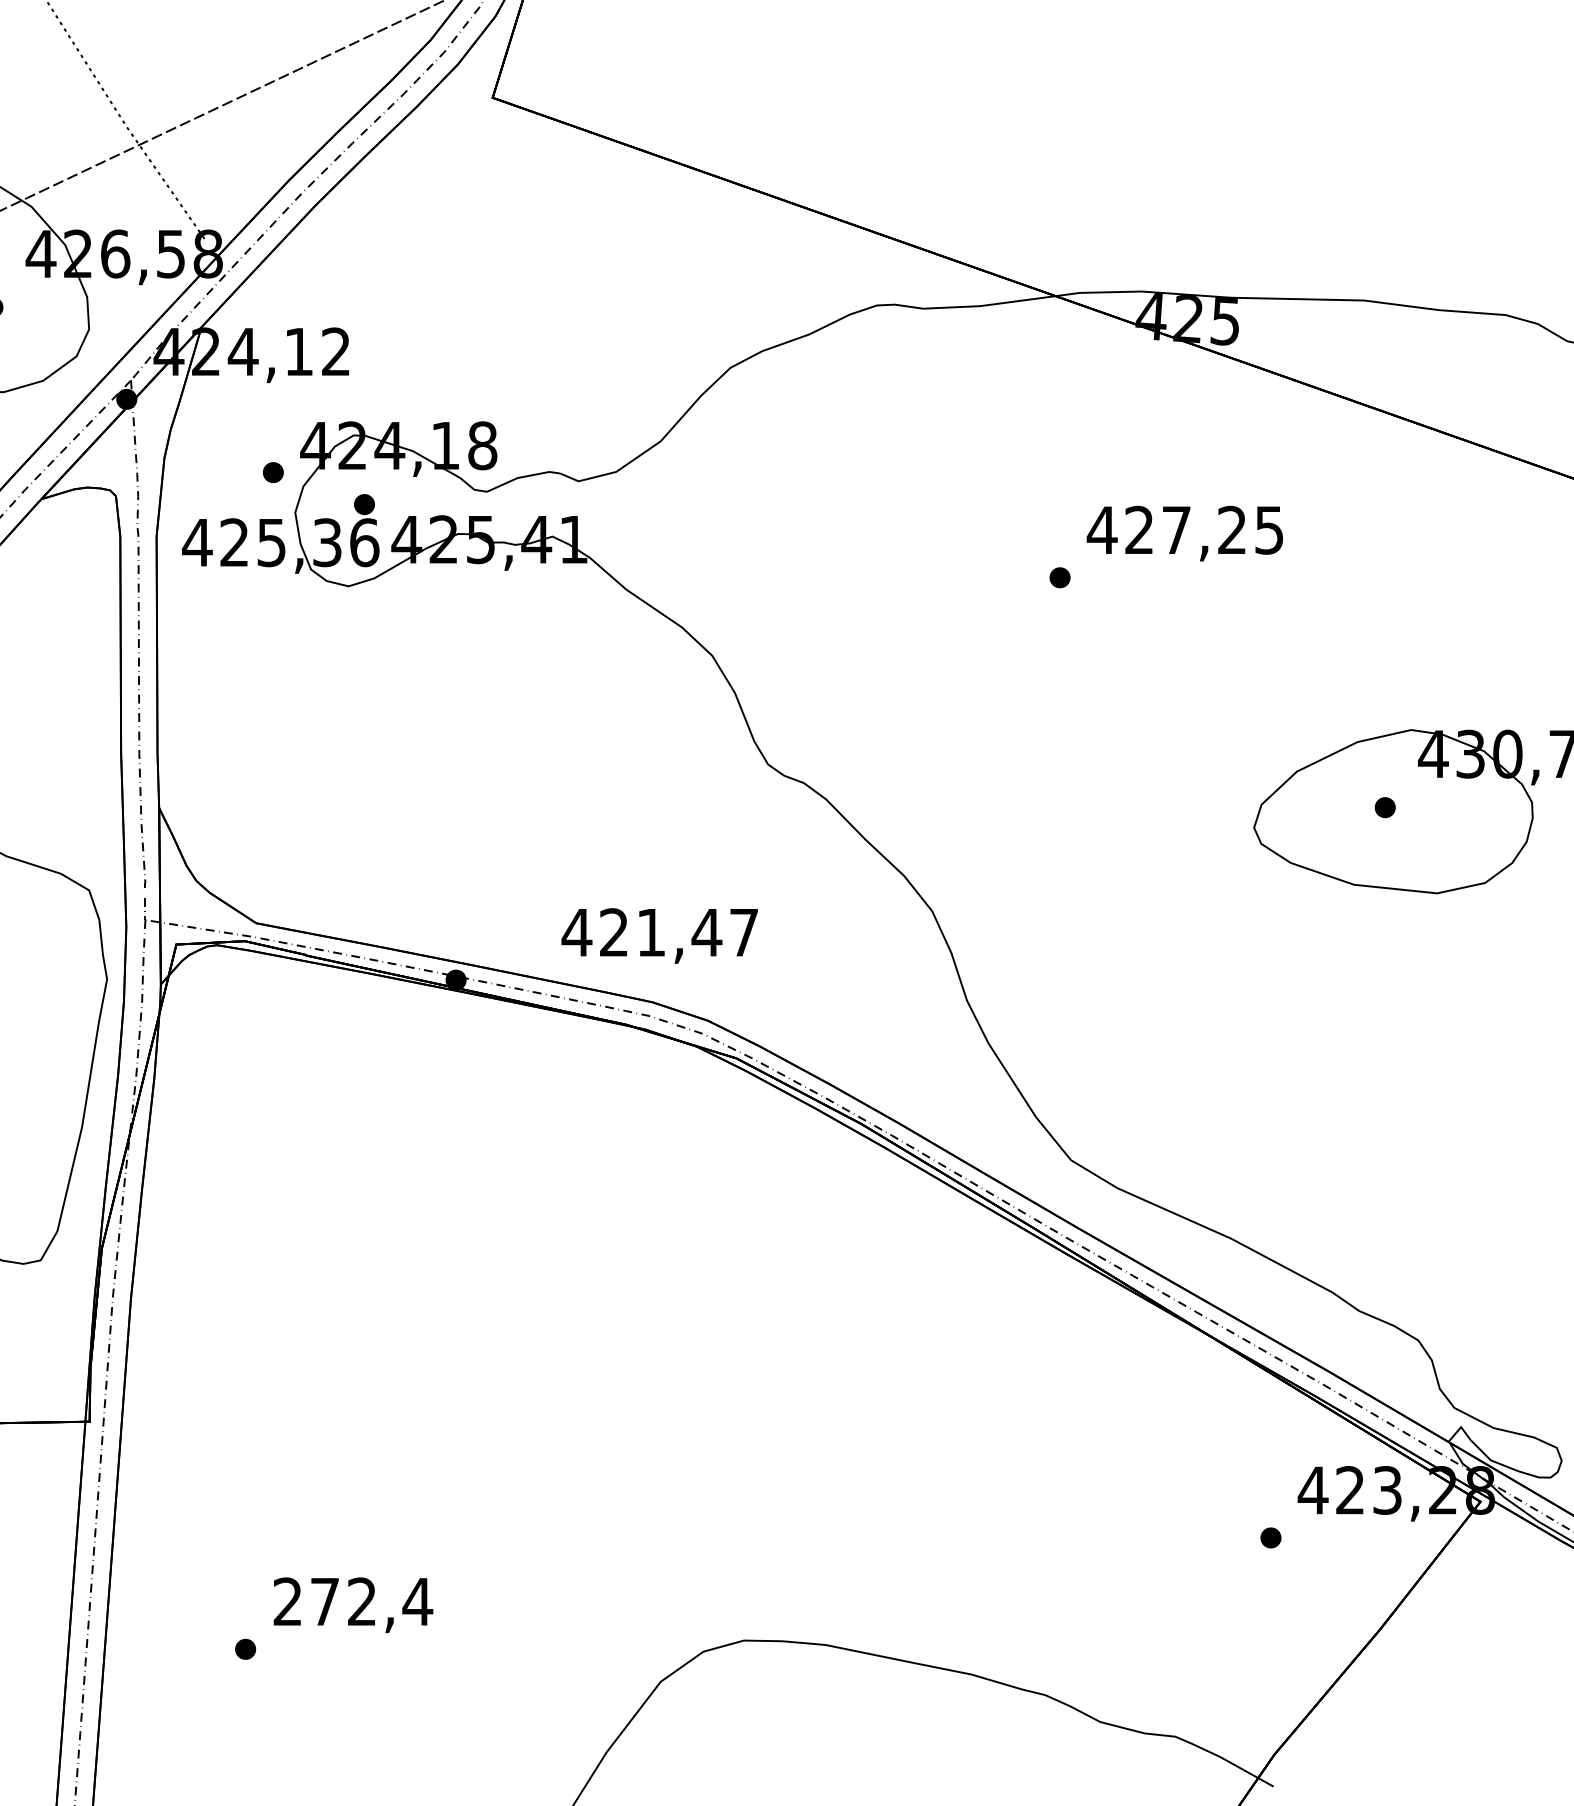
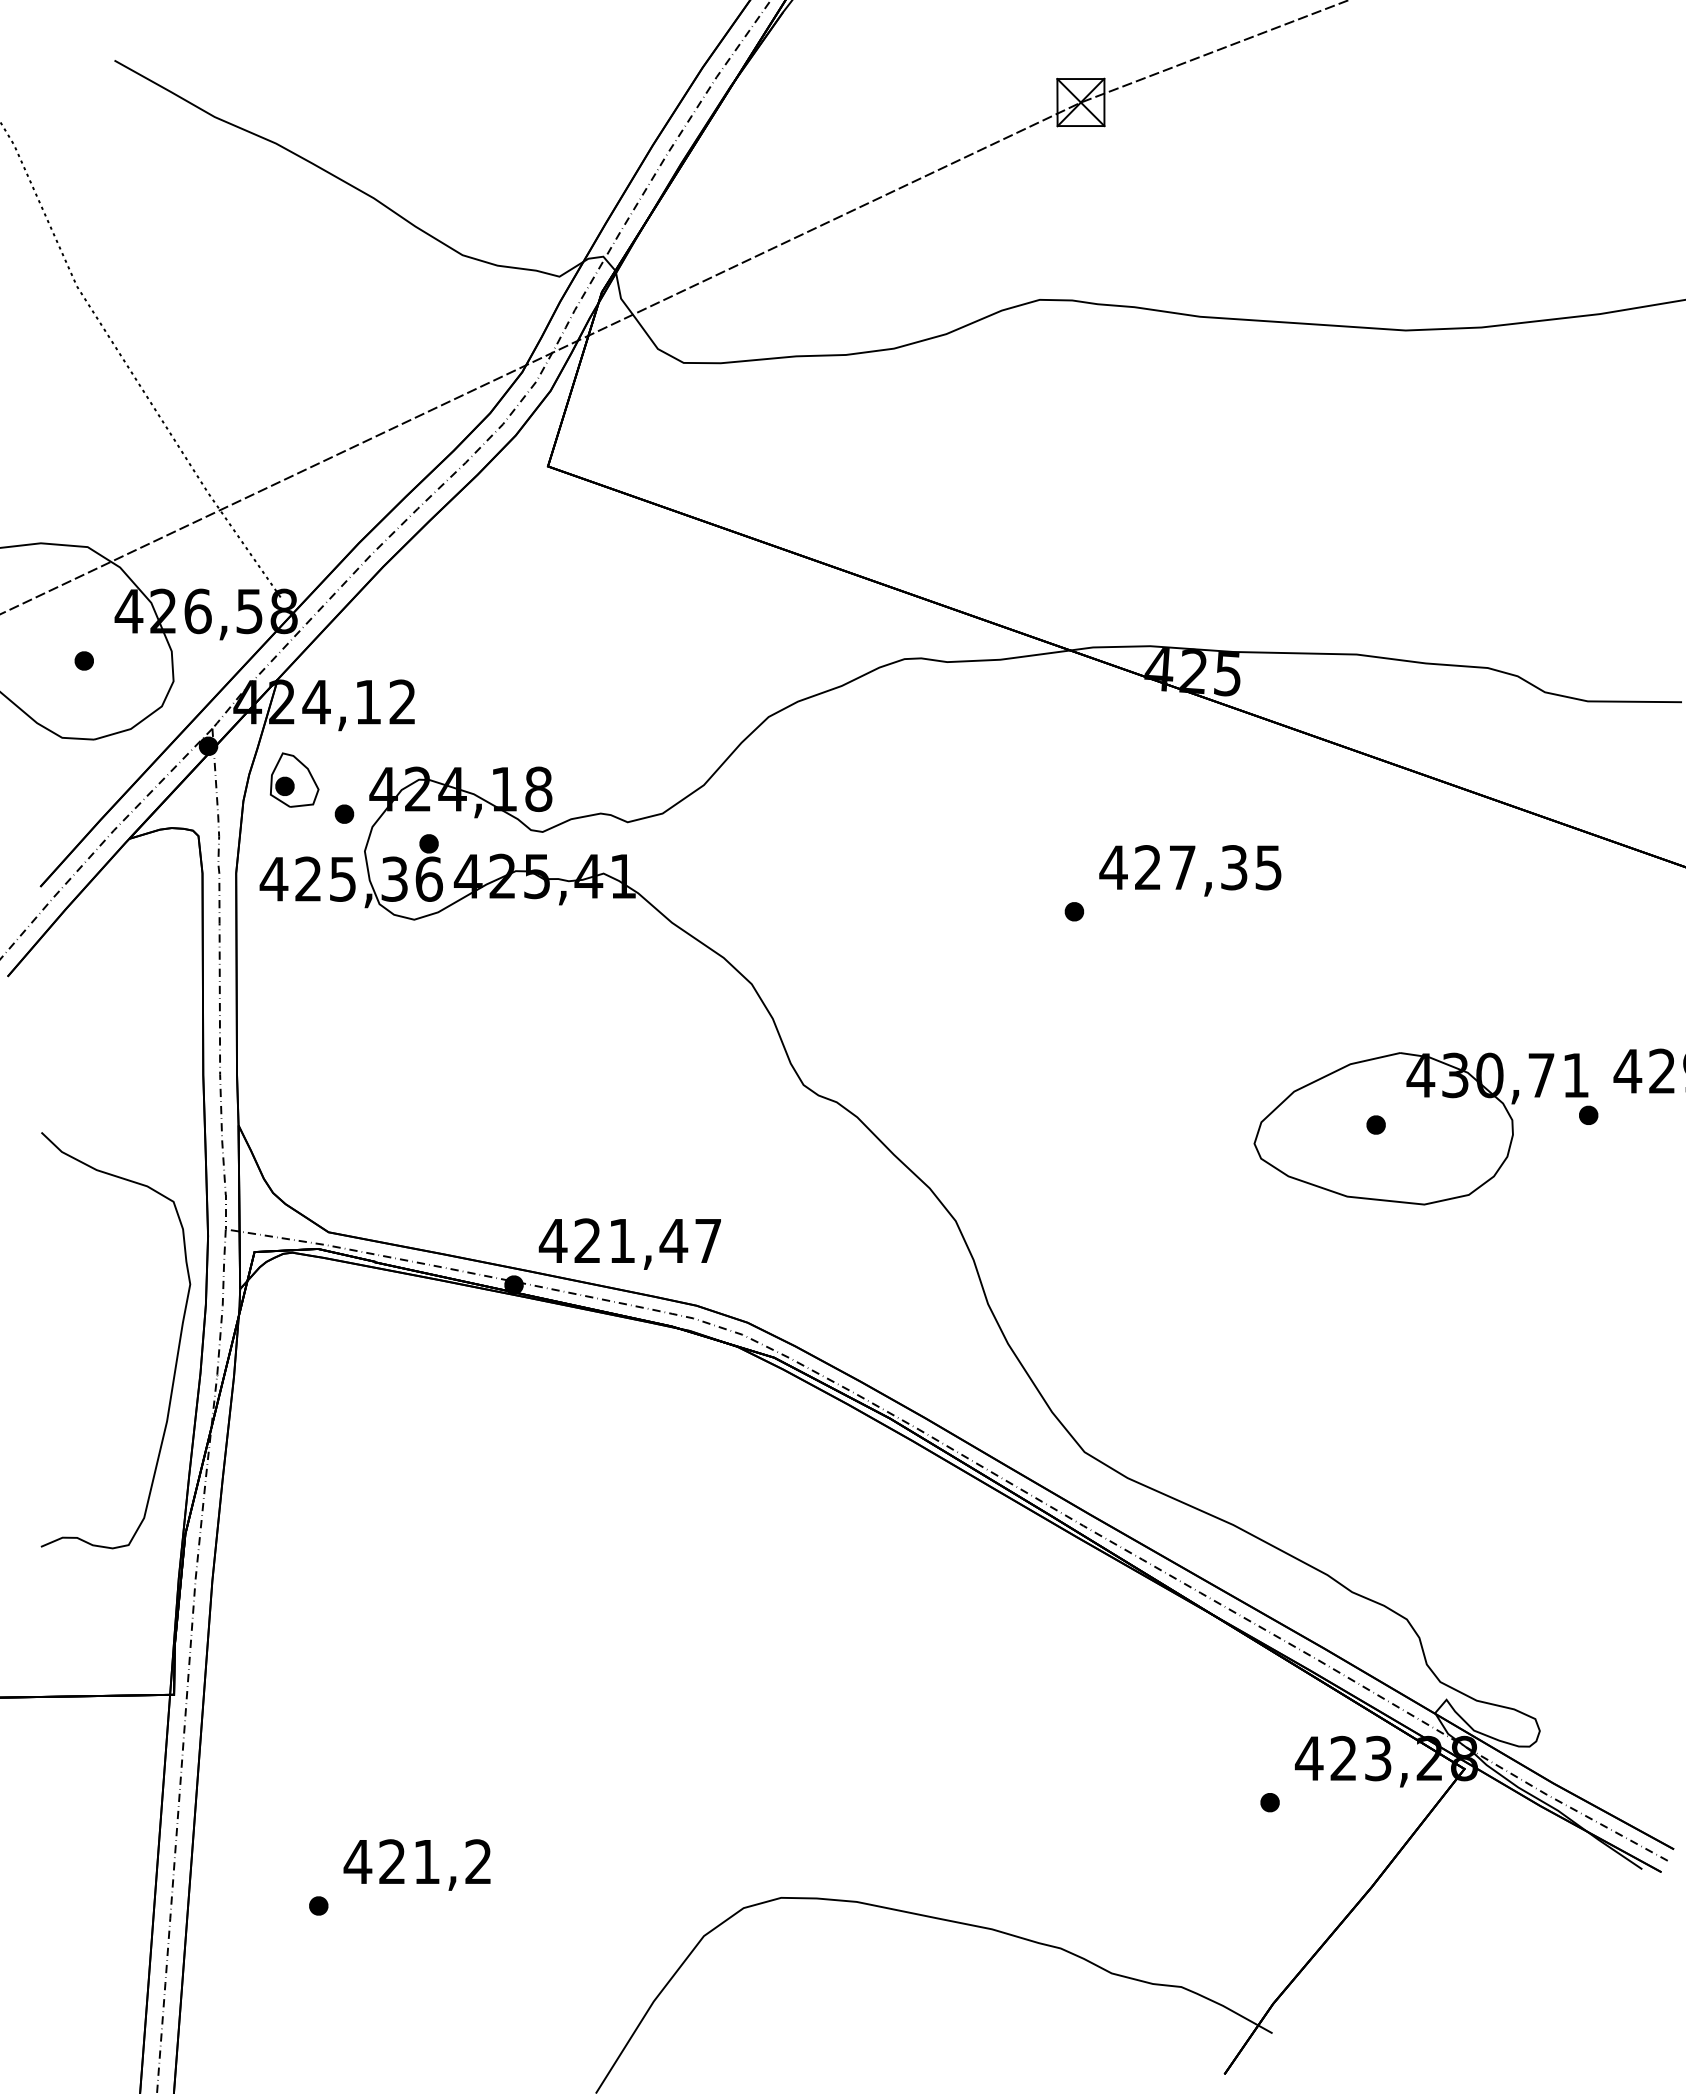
part: (219, 435) -> (294, 779), added
text: (1232, 530) -> (1234, 867), 427,25 -> 427,35
text: (659, 935) -> (629, 1243), moved
text: (352, 1601) -> (417, 1861), 272,4 -> 421,2

